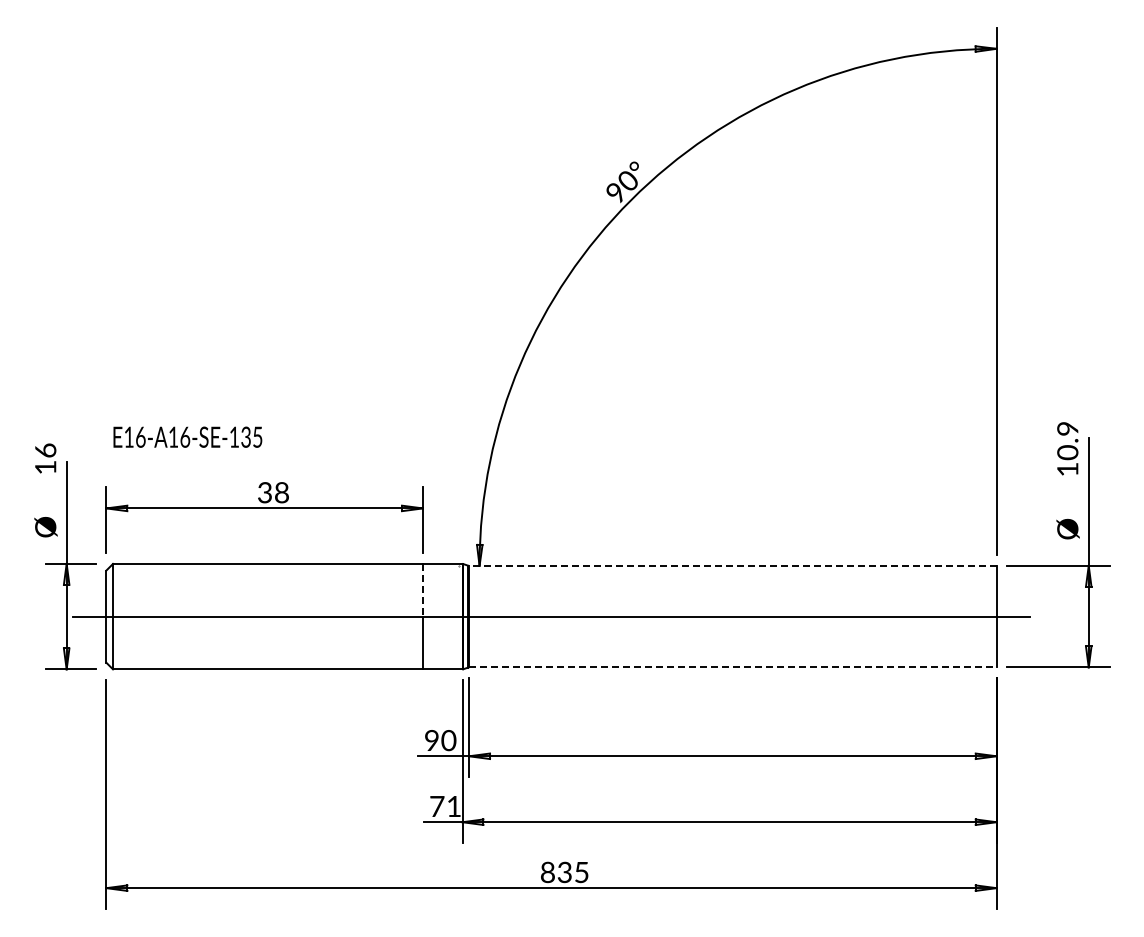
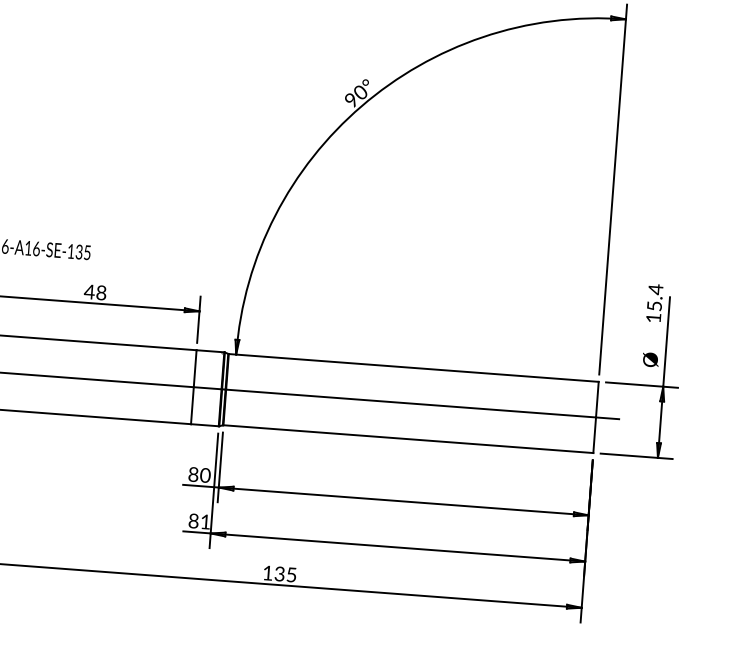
text: (1067, 440) -> (654, 297), 10.9 -> 15.4
text: (264, 492) -> (89, 291), 38 -> 48
line: (732, 565) -> (413, 367), dashed -> solid
line: (422, 590) -> (194, 368), dashed -> solid
line: (732, 667) -> (408, 439), dashed -> solid
text: (431, 741) -> (193, 475), 90 -> 80
text: (437, 806) -> (193, 521), 71 -> 81
text: (547, 872) -> (267, 573), 835 -> 135

